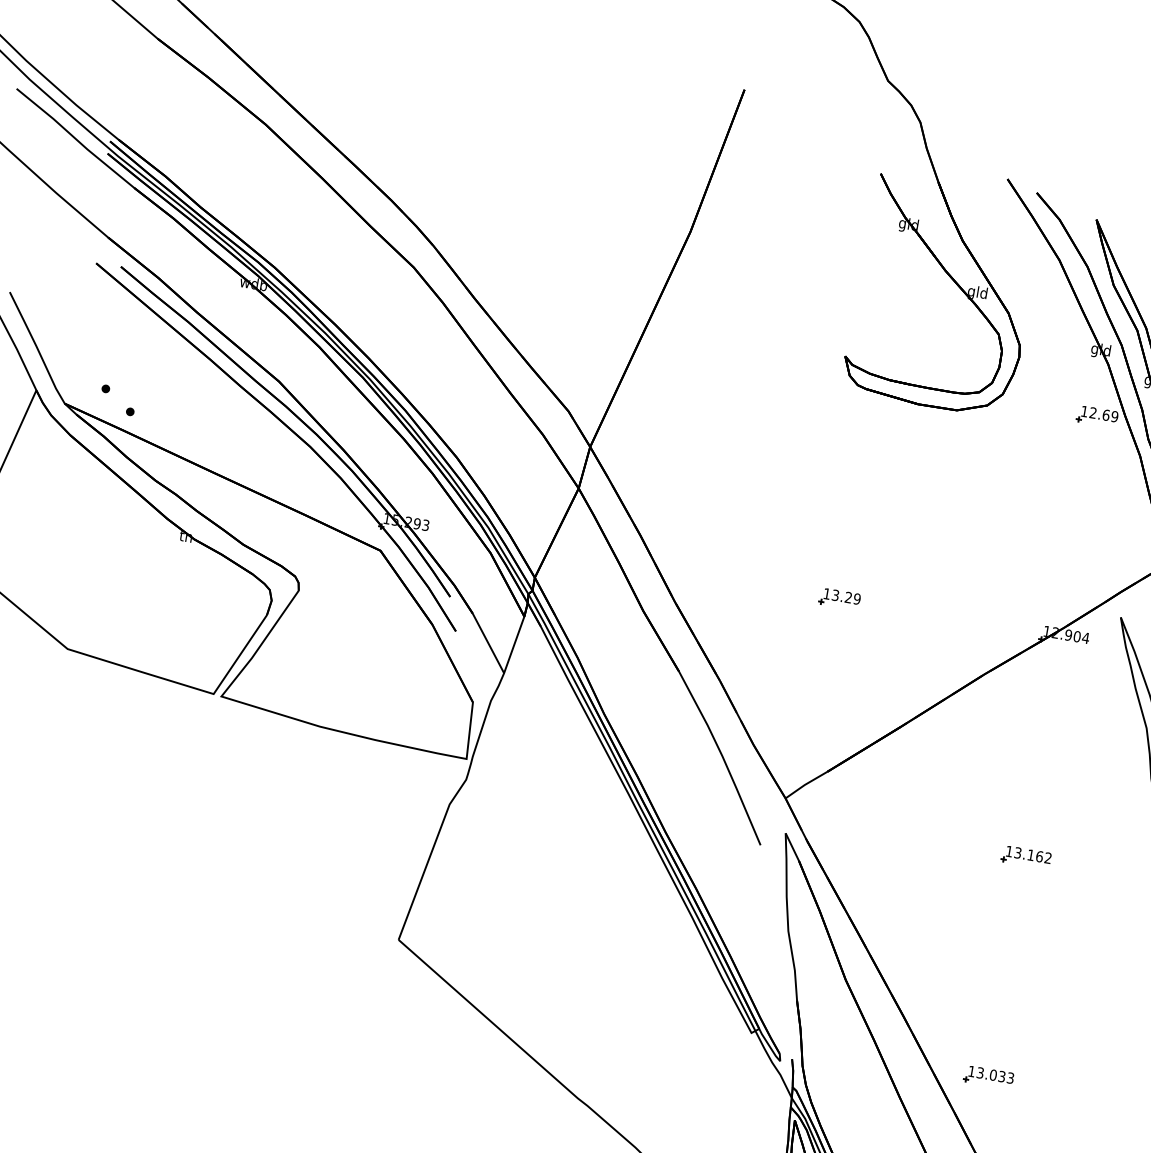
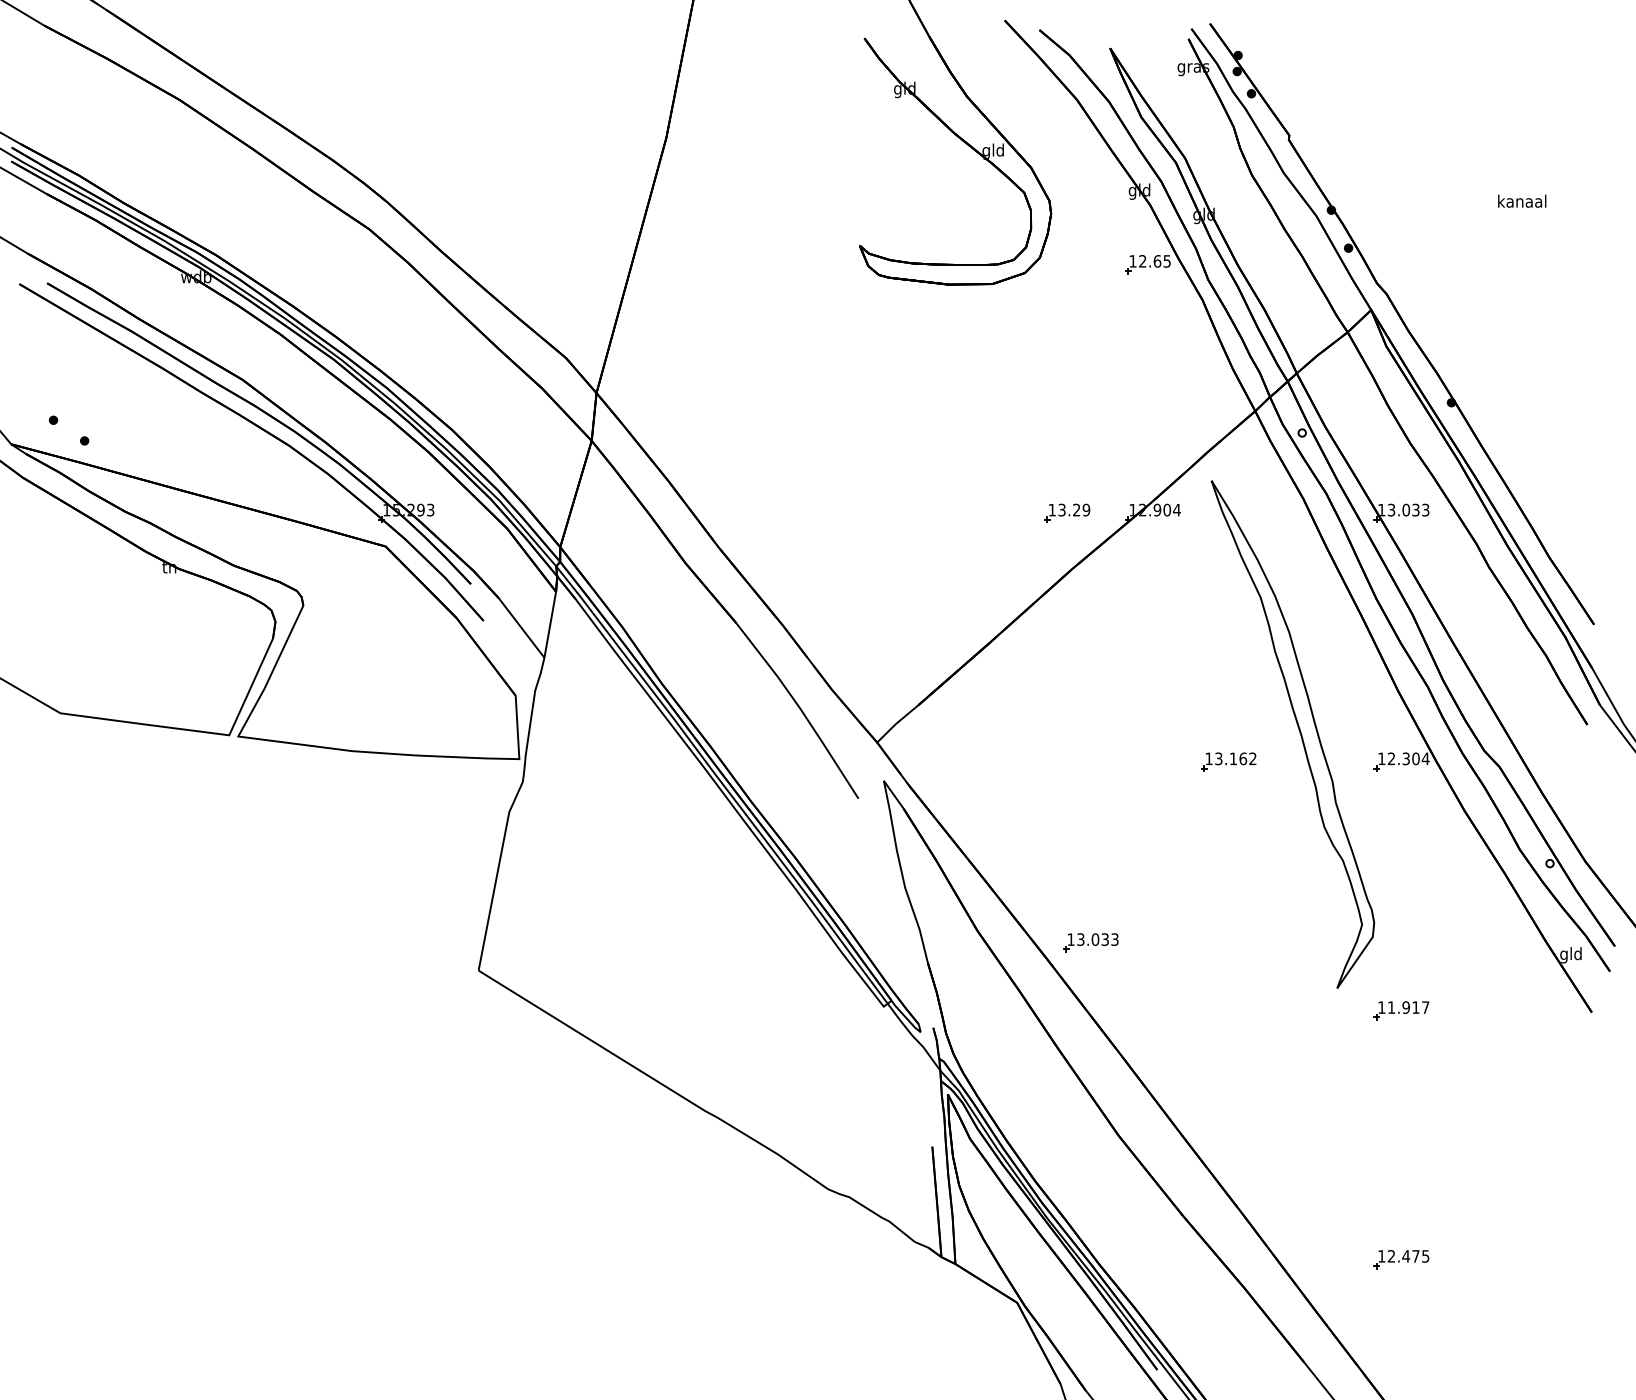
text: (1114, 416) -> (1166, 261), 12.69 -> 12.65
part: (840, 598) -> (1067, 512), moved
part: (1026, 856) -> (1228, 761), moved
part: (988, 1077) -> (1090, 942), moved

